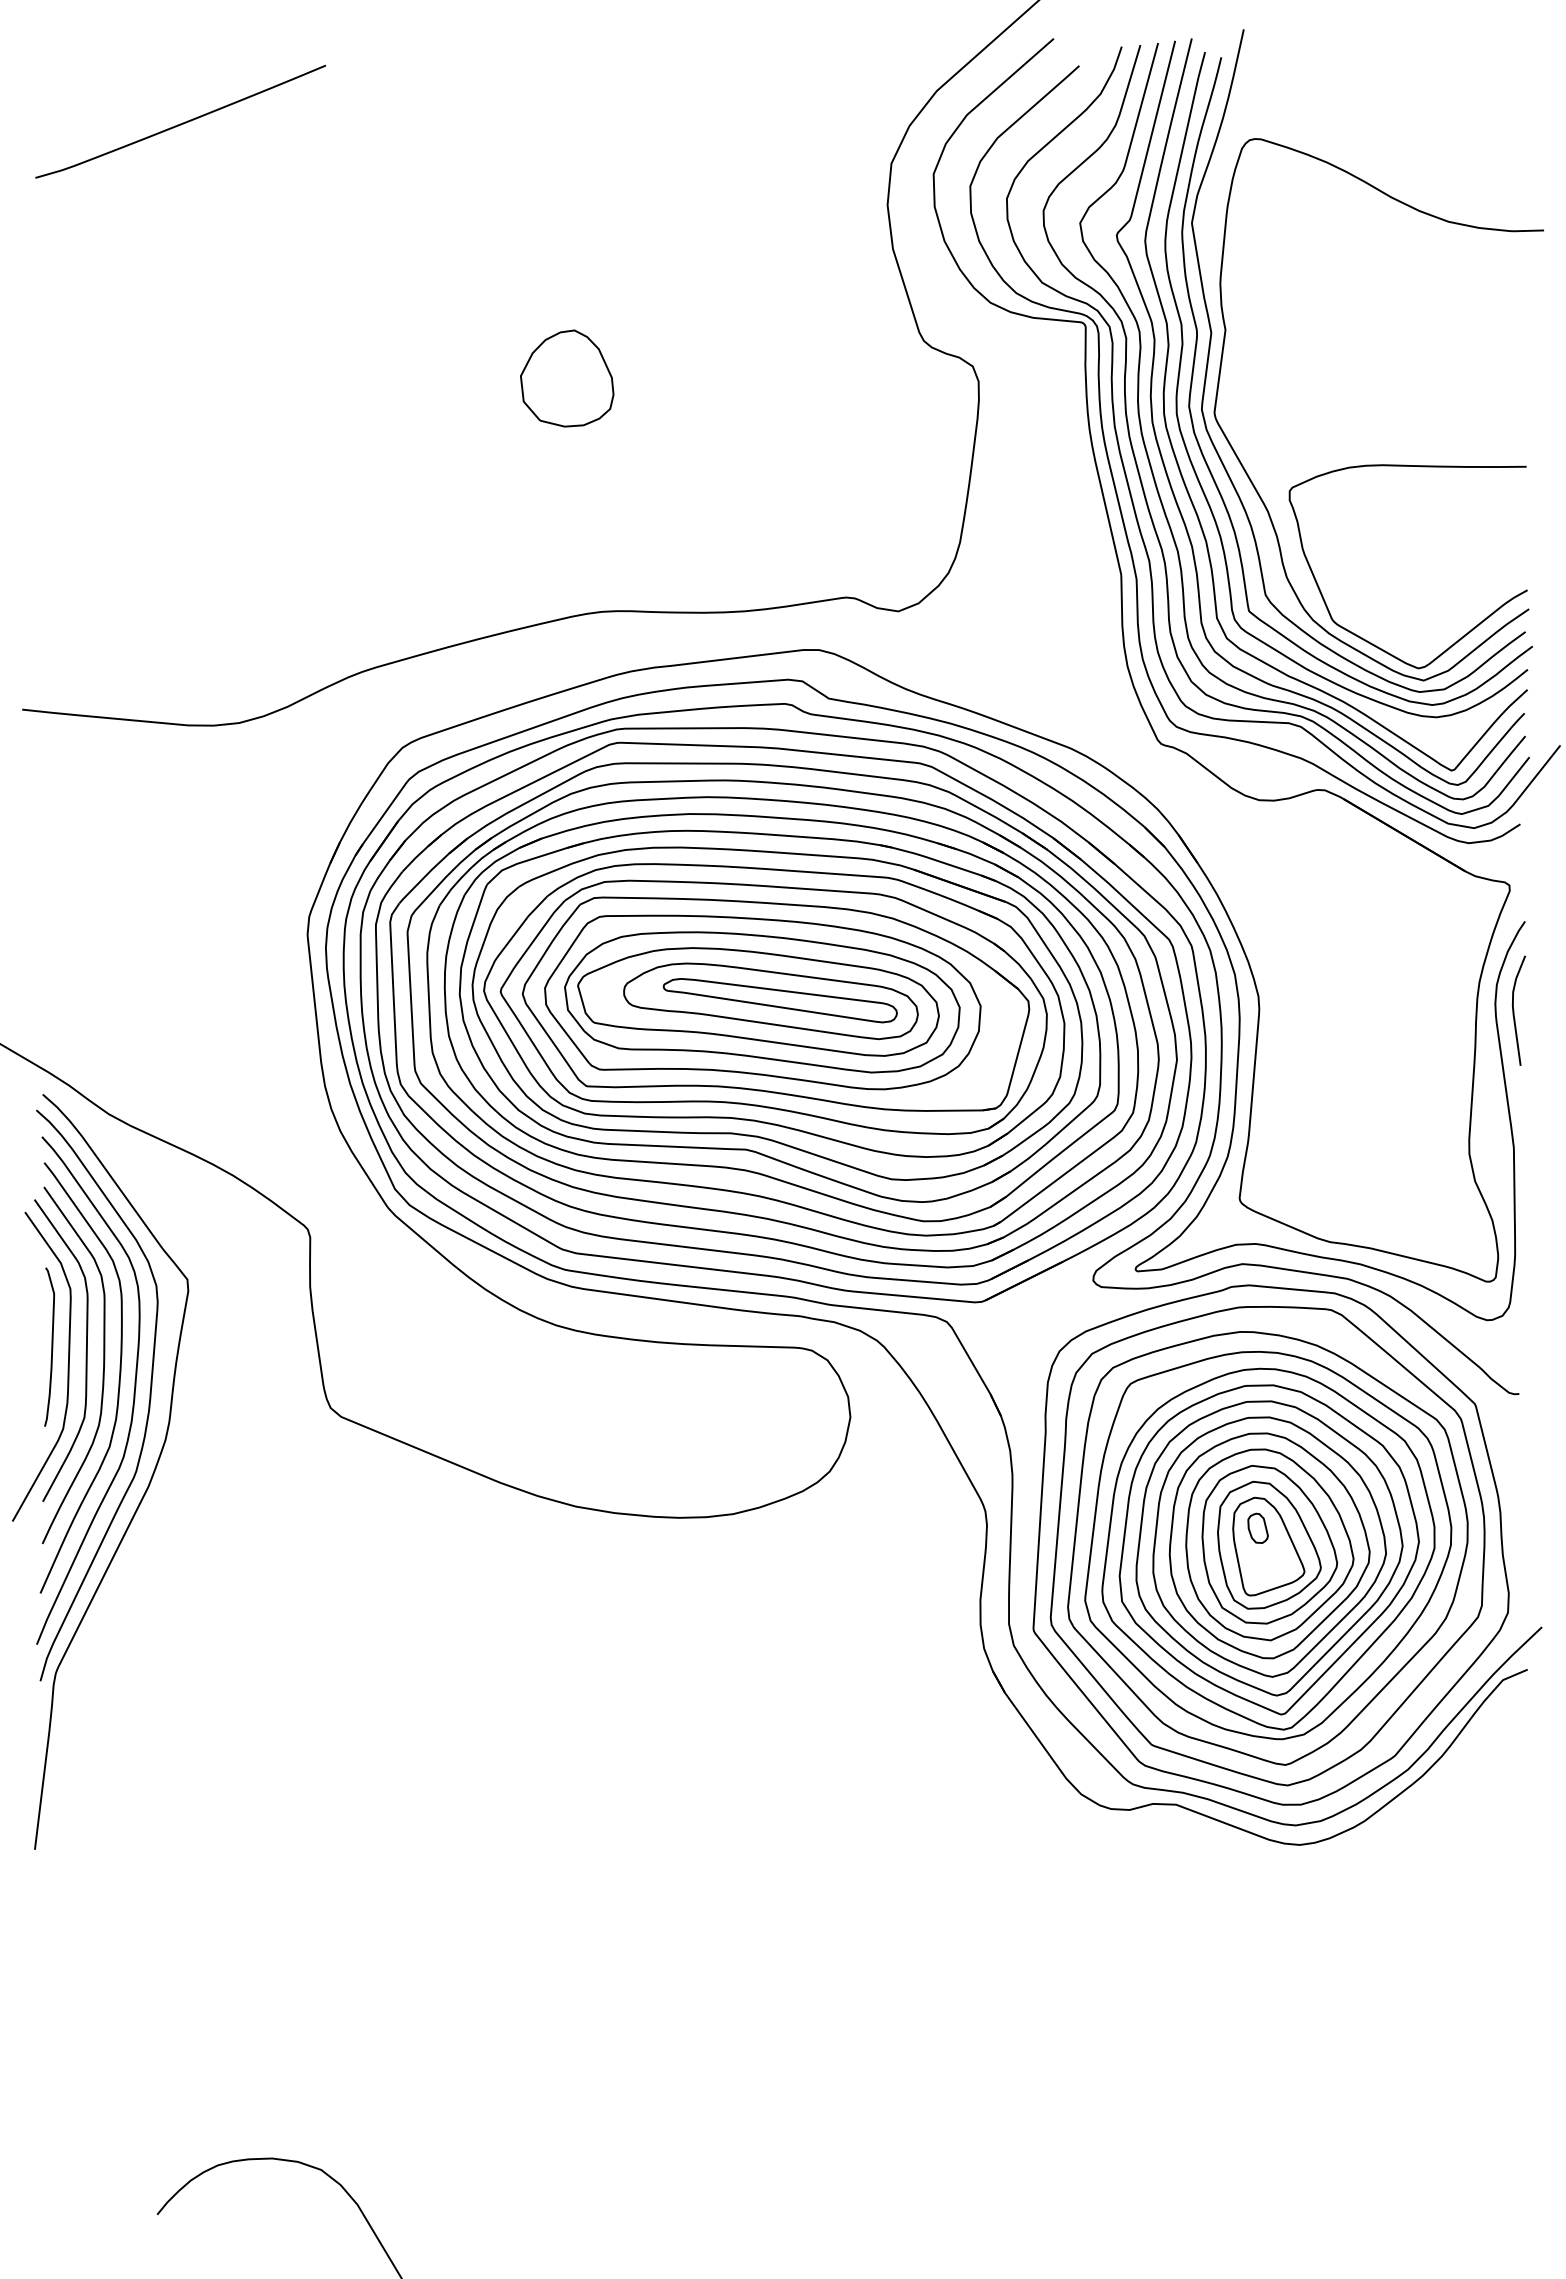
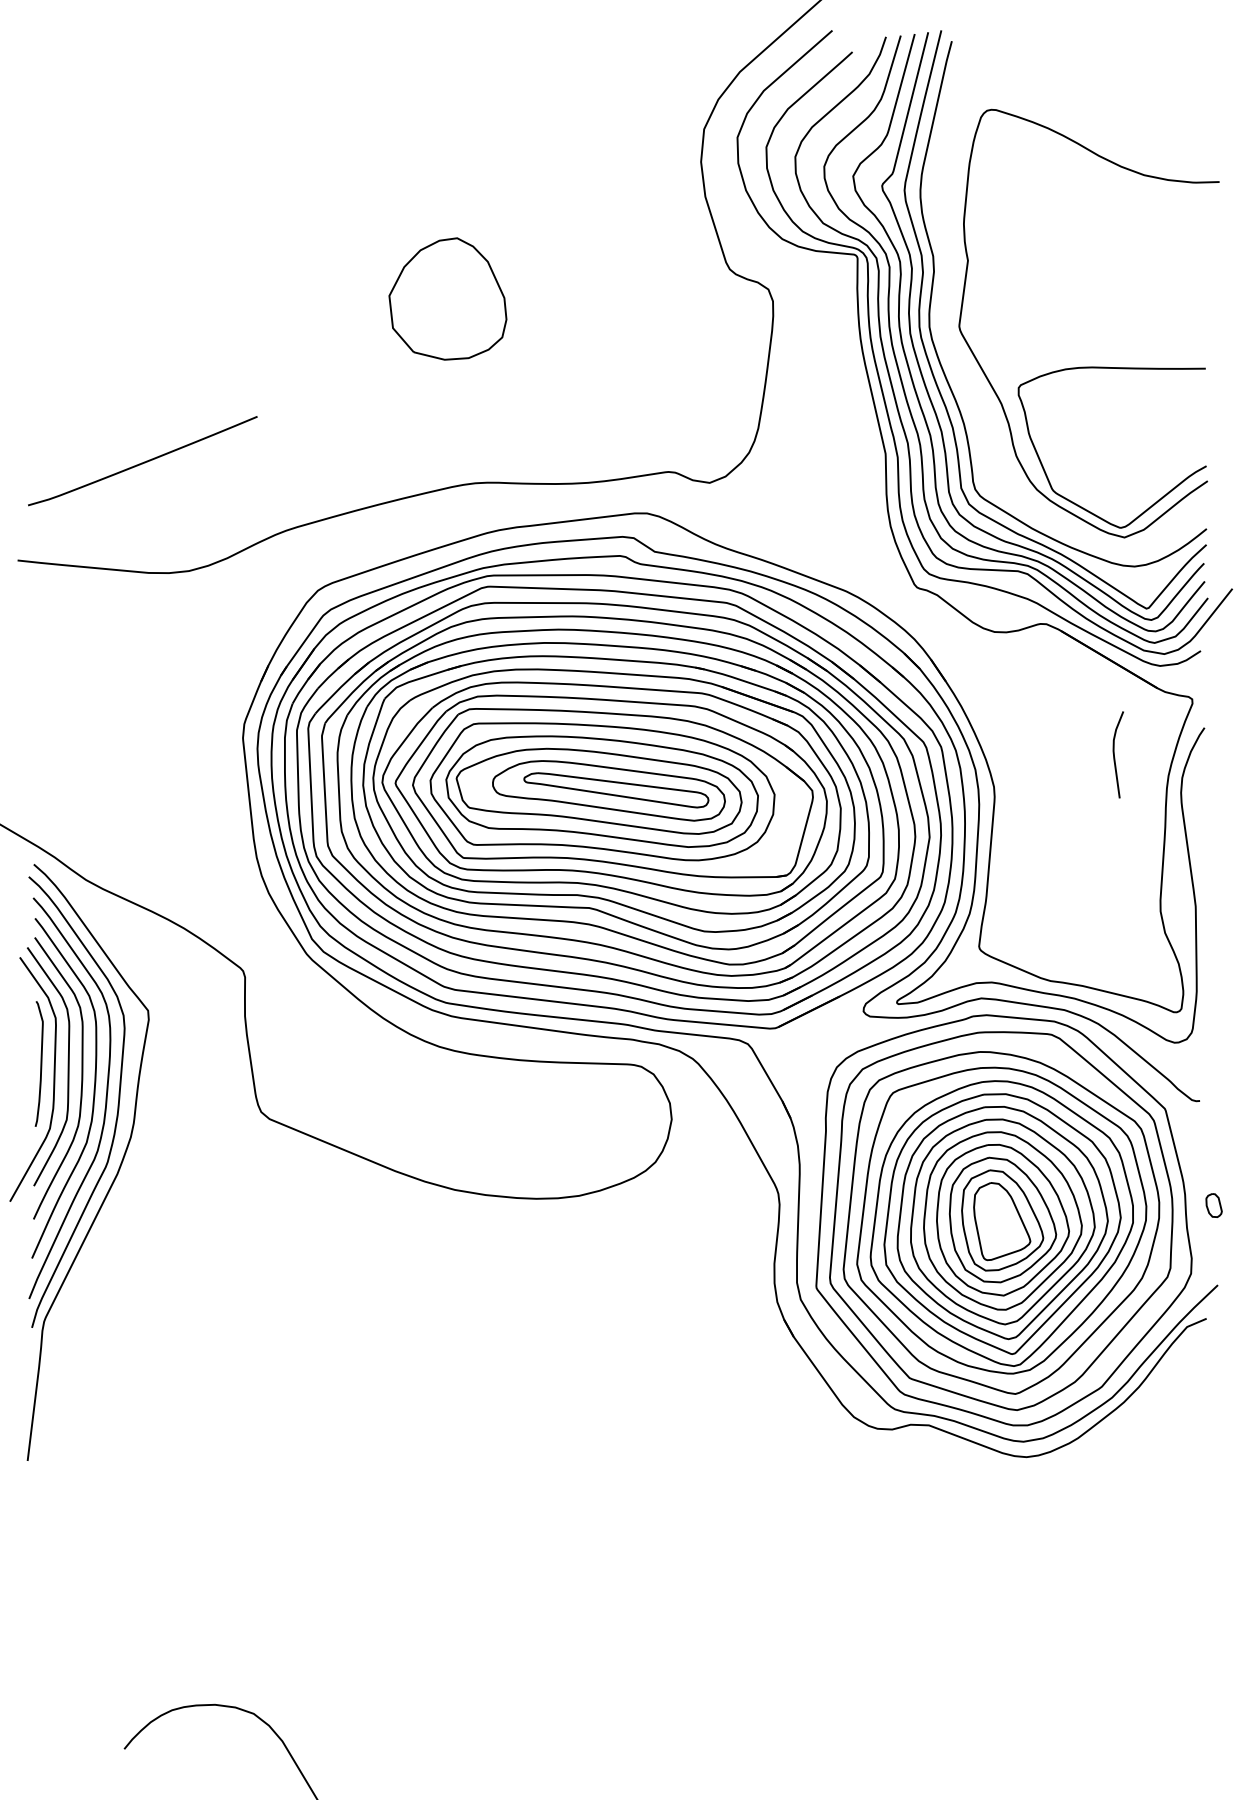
curve: (180, 123) -> (142, 462), moved
part: (1210, 349) -> (956, 276), removed
part: (567, 378) -> (448, 298), size x1.6
curve: (1514, 1010) -> (1114, 754), moved
part: (1257, 1527) -> (1213, 1204), moved

